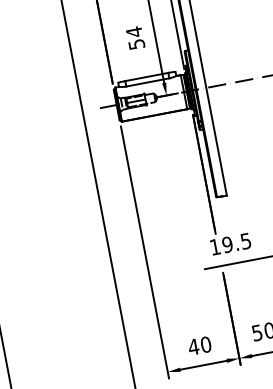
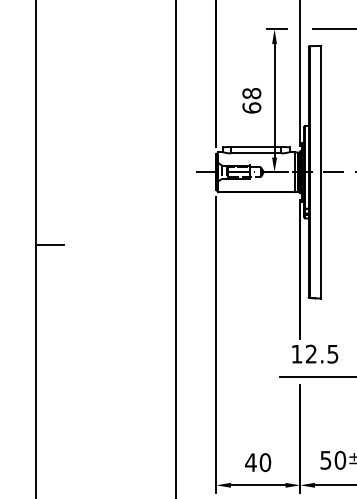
text: (135, 38) -> (251, 100), 54 -> 68
text: (226, 244) -> (310, 353), 19.5 -> 12.5

